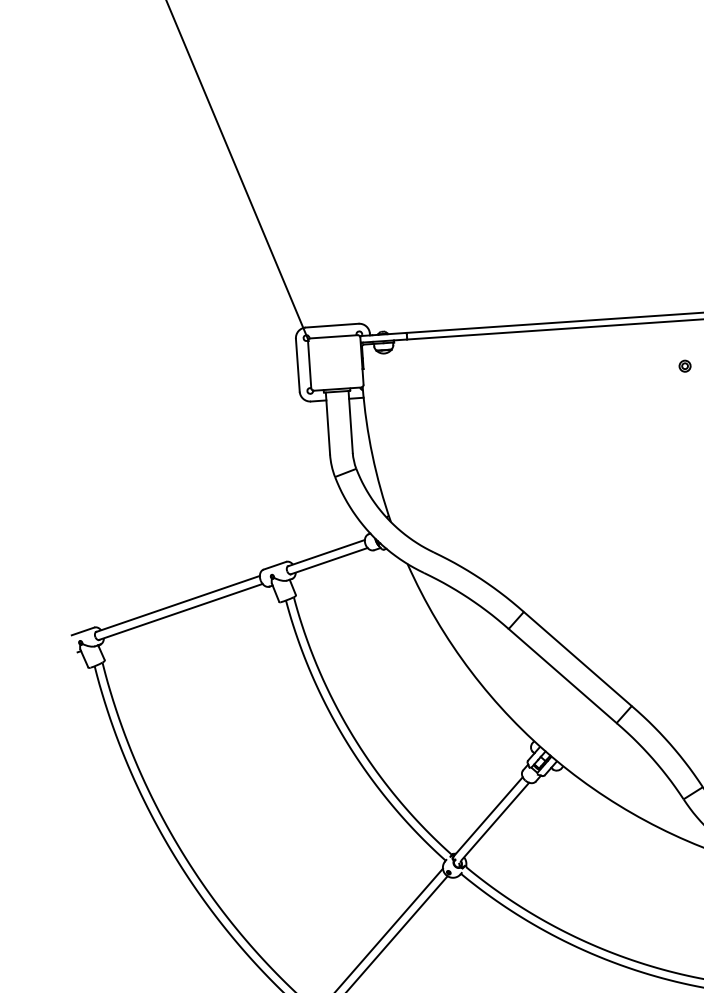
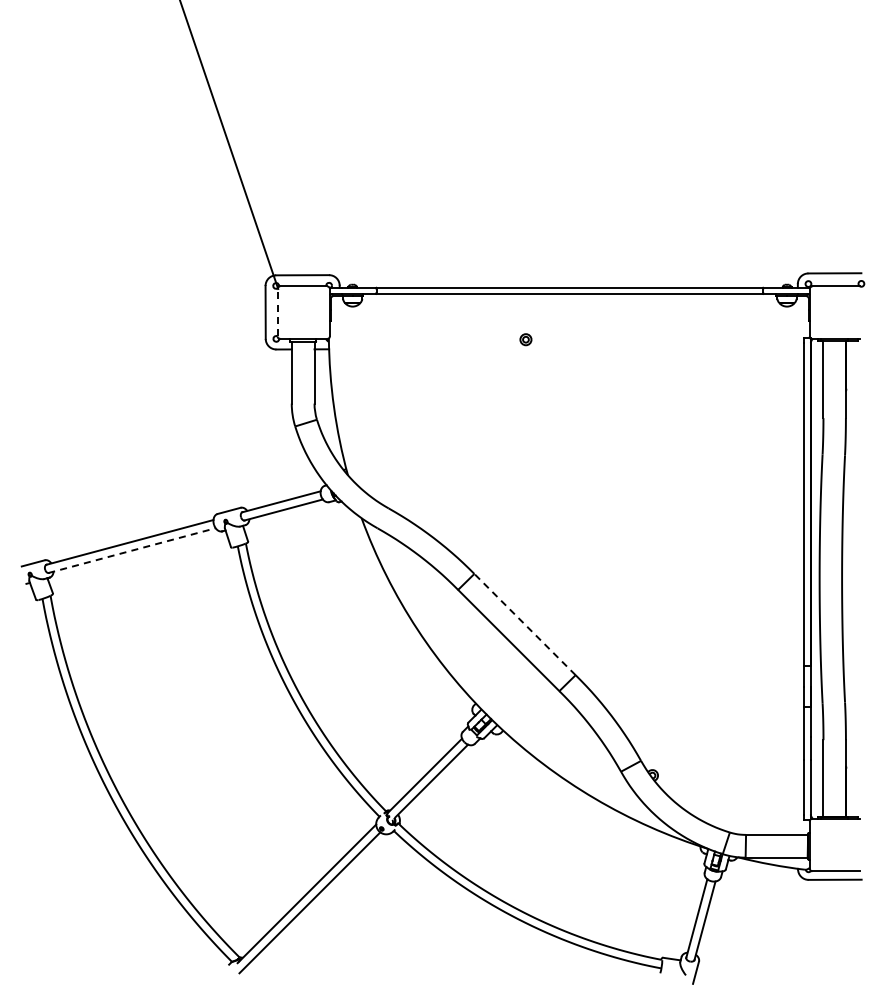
line: (309, 364) -> (277, 312), solid -> dashed
part: (684, 366) -> (525, 339), moved
line: (181, 611) -> (132, 550), solid -> dashed
line: (578, 658) -> (525, 624), solid -> dashed

